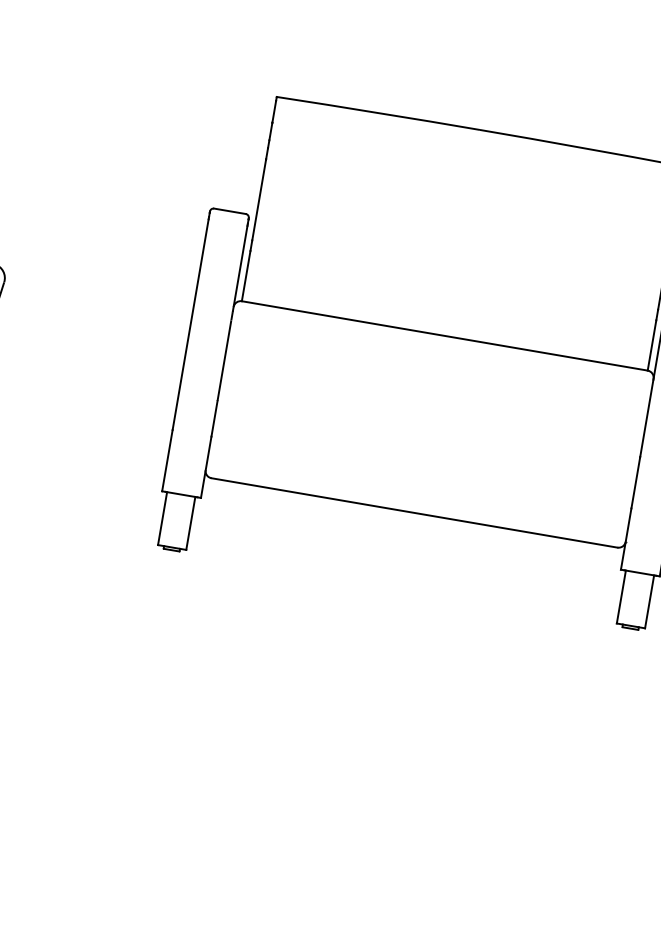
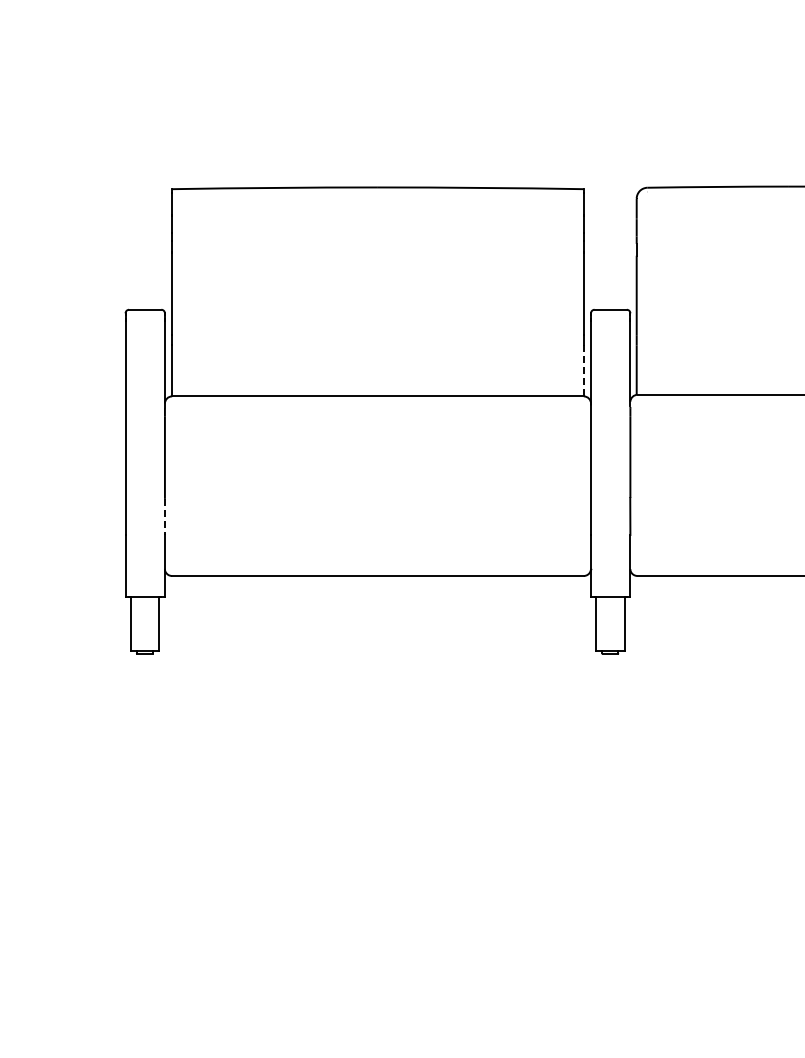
line: (651, 345) -> (583, 371), solid -> dashed
line: (213, 419) -> (164, 517), solid -> dashed

